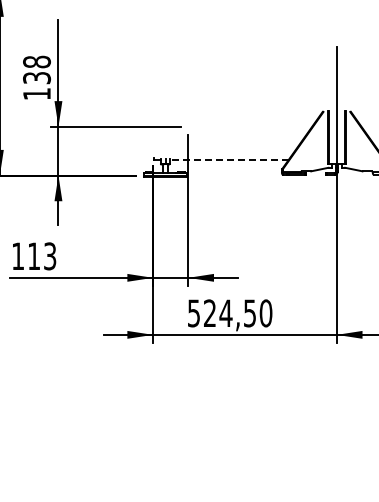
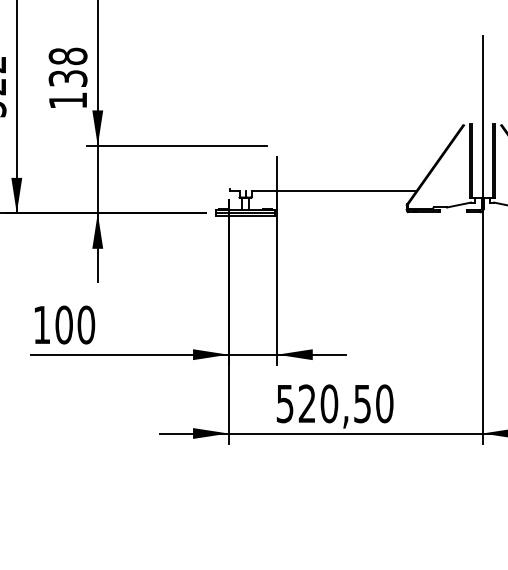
line: (229, 159) -> (334, 191), dashed -> solid
text: (41, 256) -> (74, 325), 113 -> 100
text: (225, 313) -> (328, 403), 524,50 -> 520,50

